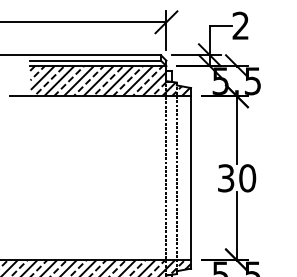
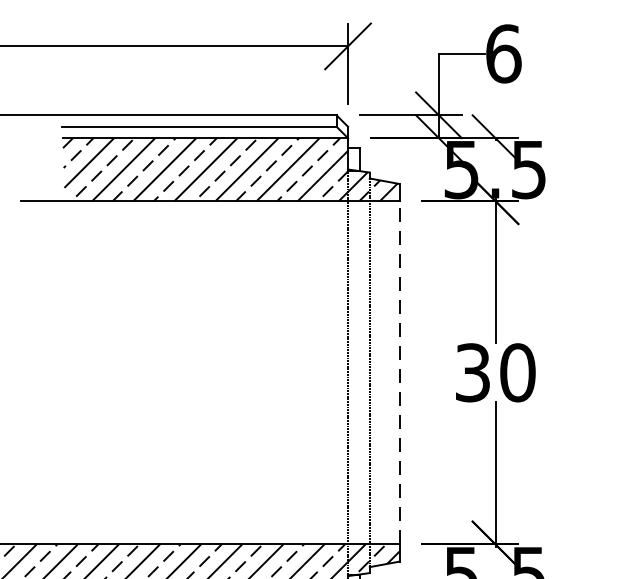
text: (240, 25) -> (502, 53), 2 -> 6
line: (191, 177) -> (400, 371), solid -> dashed

